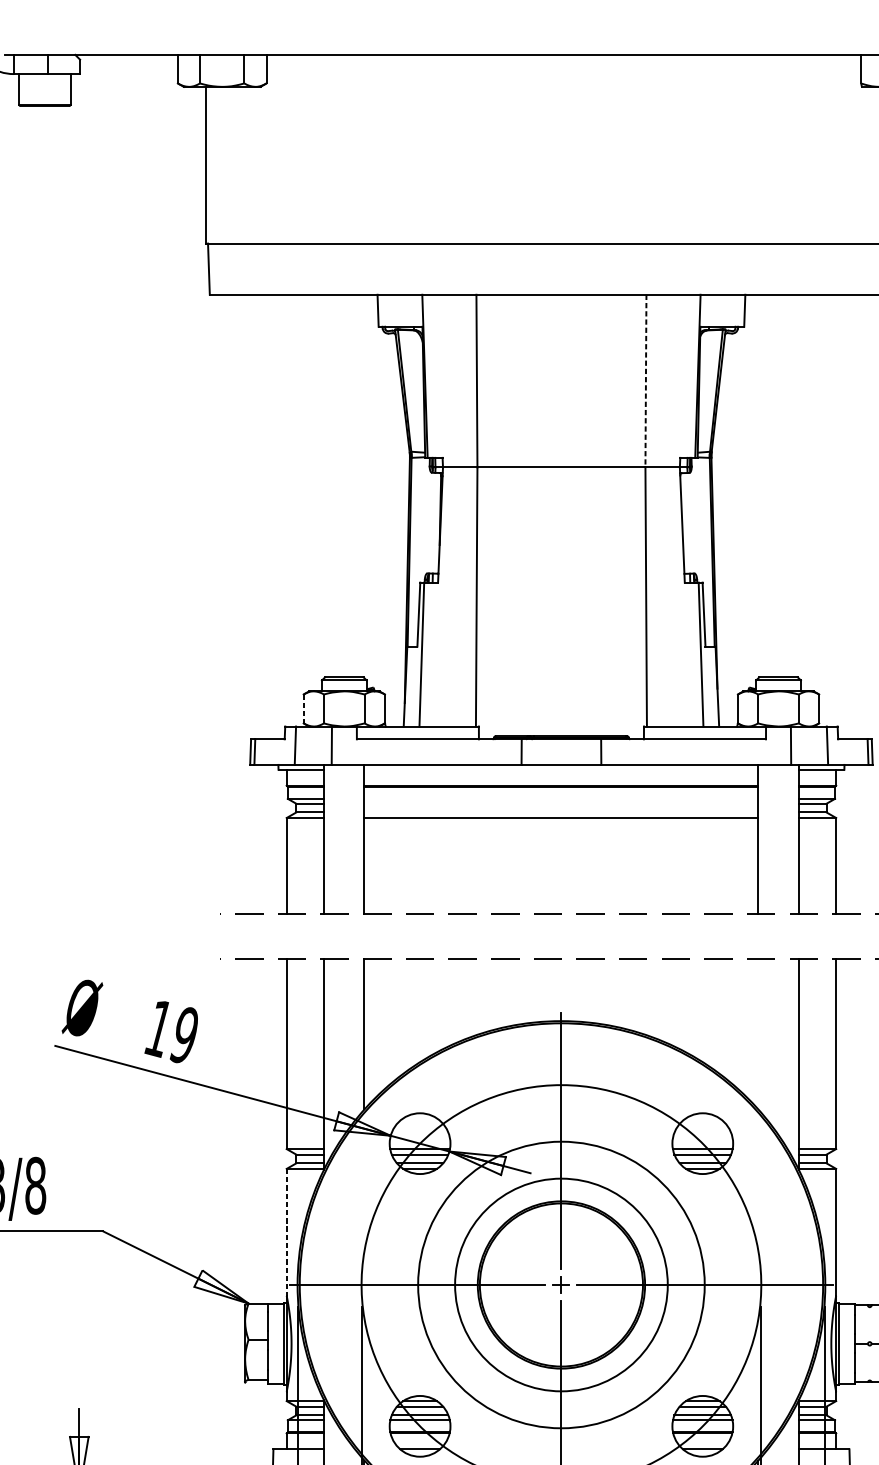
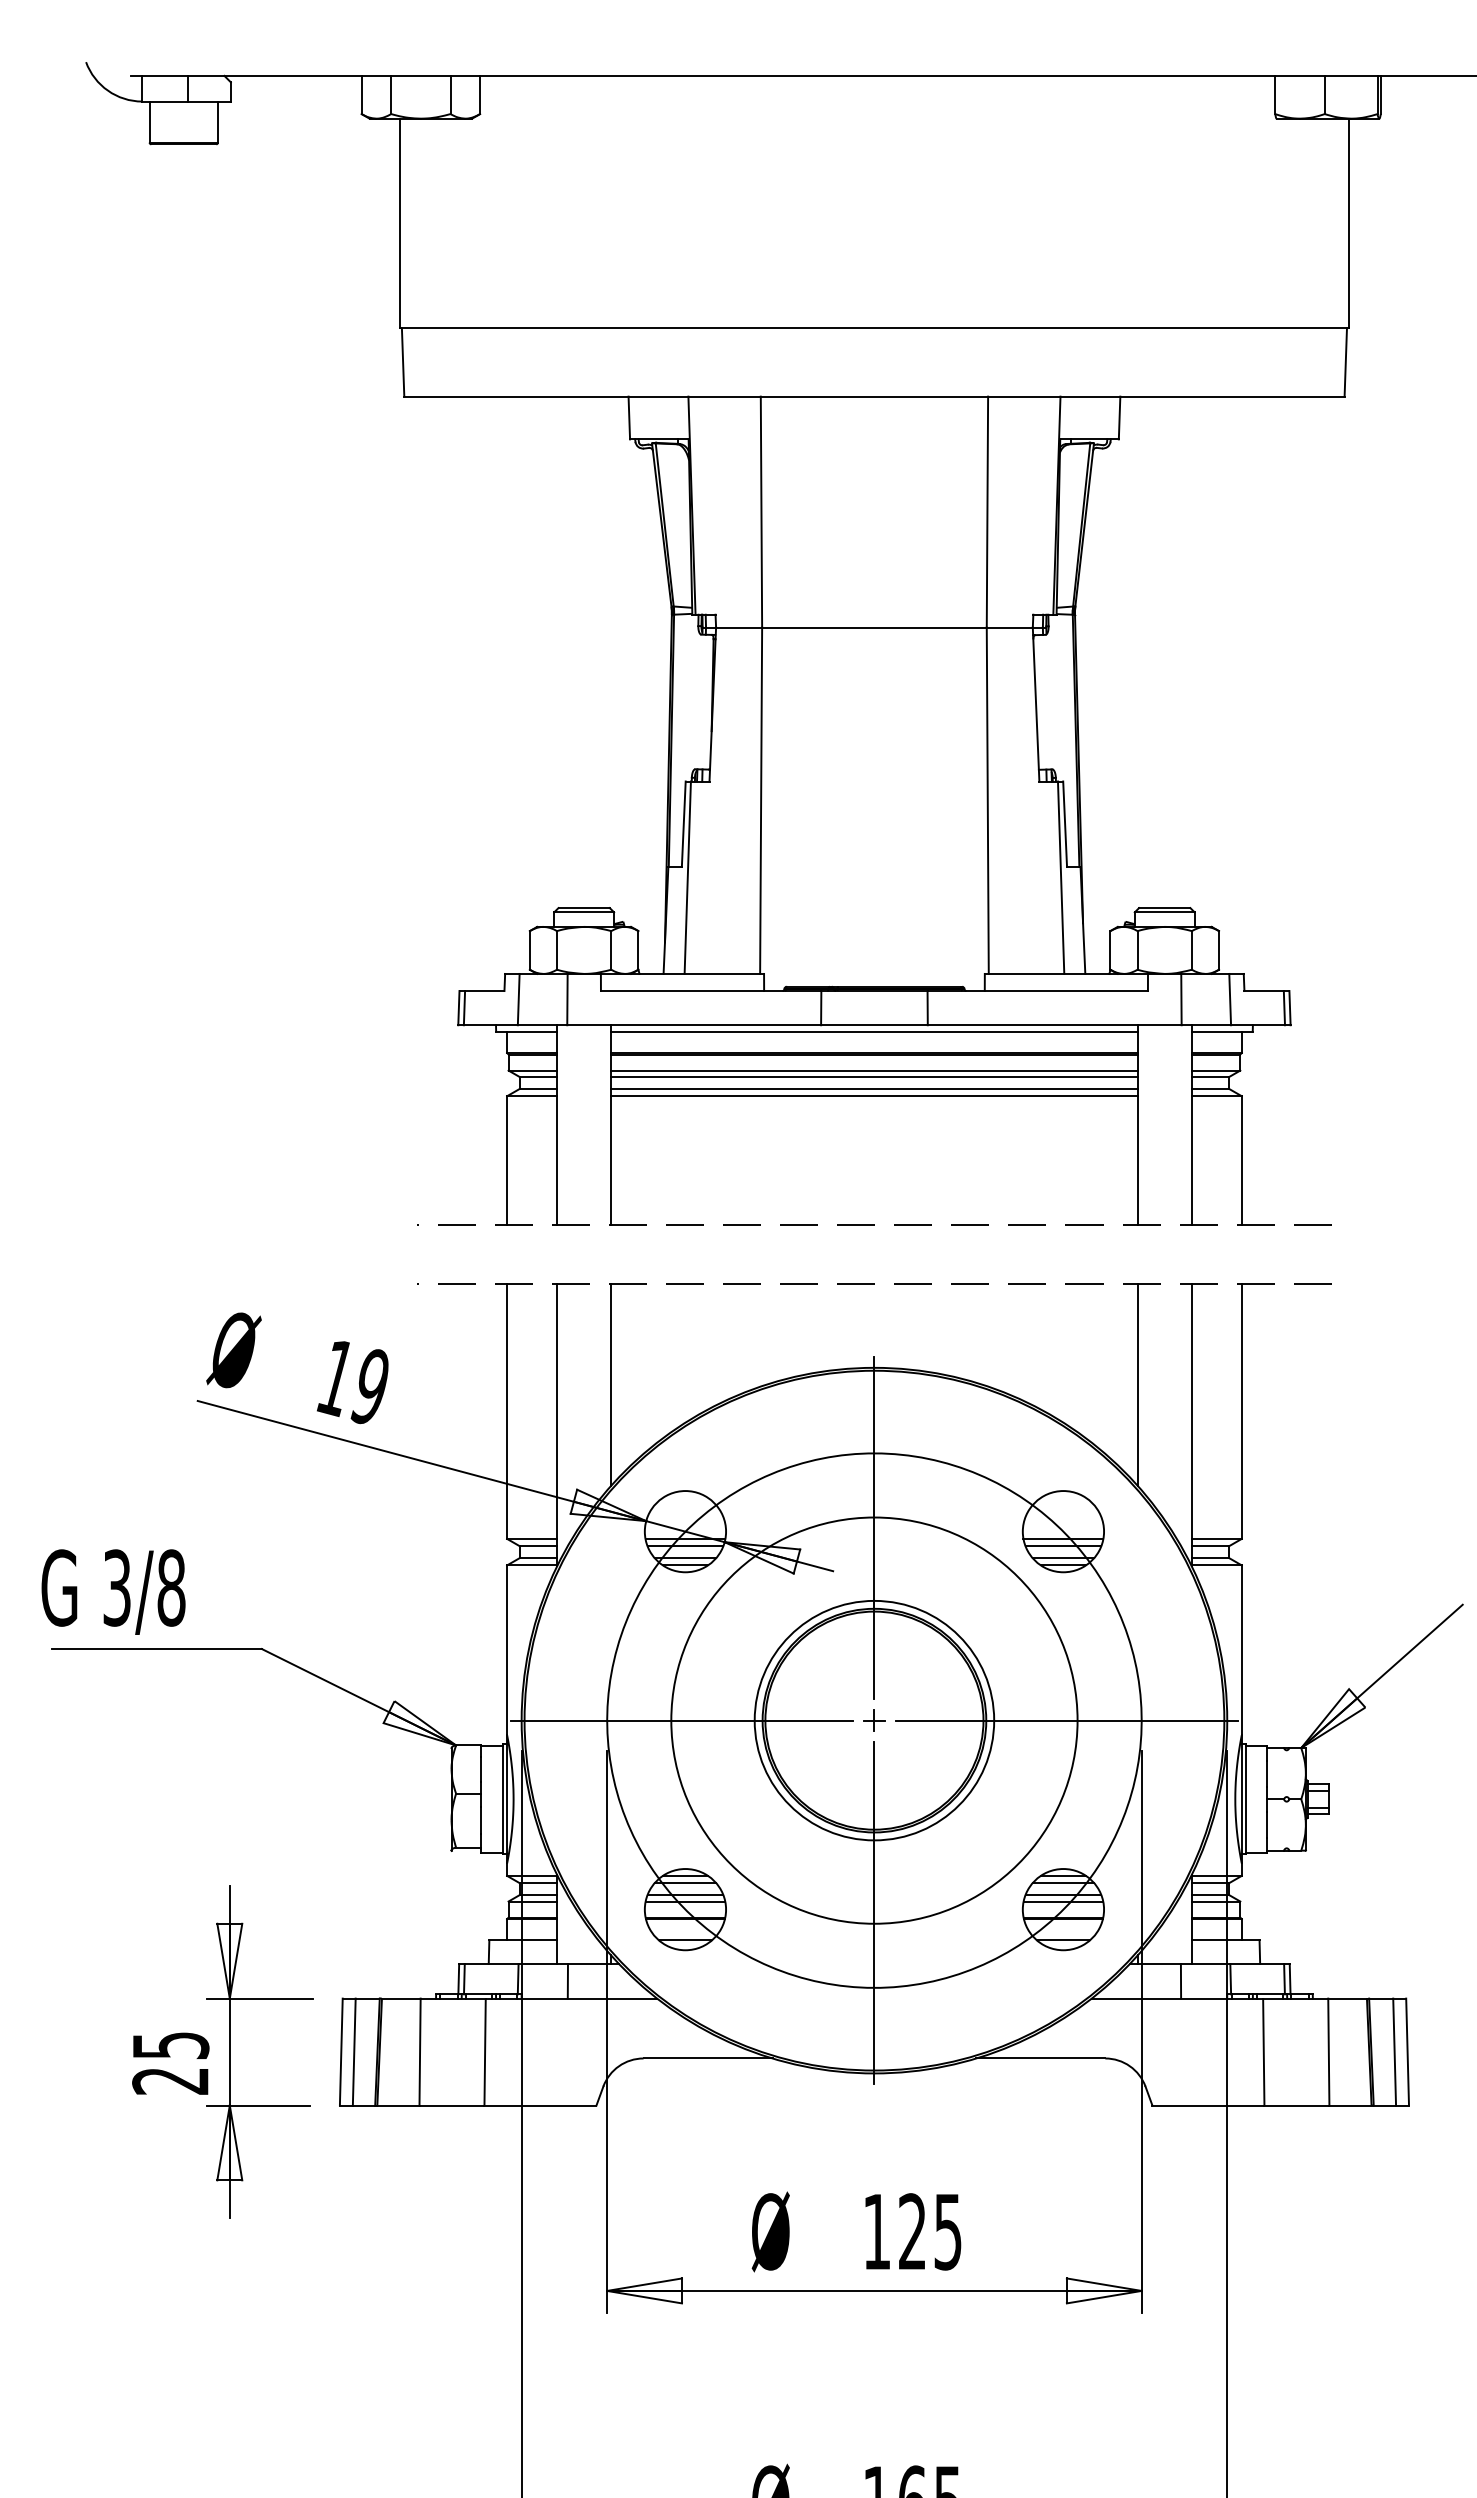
line: (645, 381) -> (987, 512), dashed -> solid
line: (303, 709) -> (529, 950), dashed -> solid
line: (561, 769) -> (874, 1031), added
line: (561, 798) -> (874, 1070), added
line: (561, 803) -> (874, 1077), added
line: (561, 812) -> (874, 1088), added
line: (758, 1033) -> (1137, 1384), added
line: (287, 1232) -> (507, 1650), dashed -> solid
circle: (561, 1284) -> (874, 1720), size x0.62
circle: (561, 1284) -> (874, 1720), size x1.43

